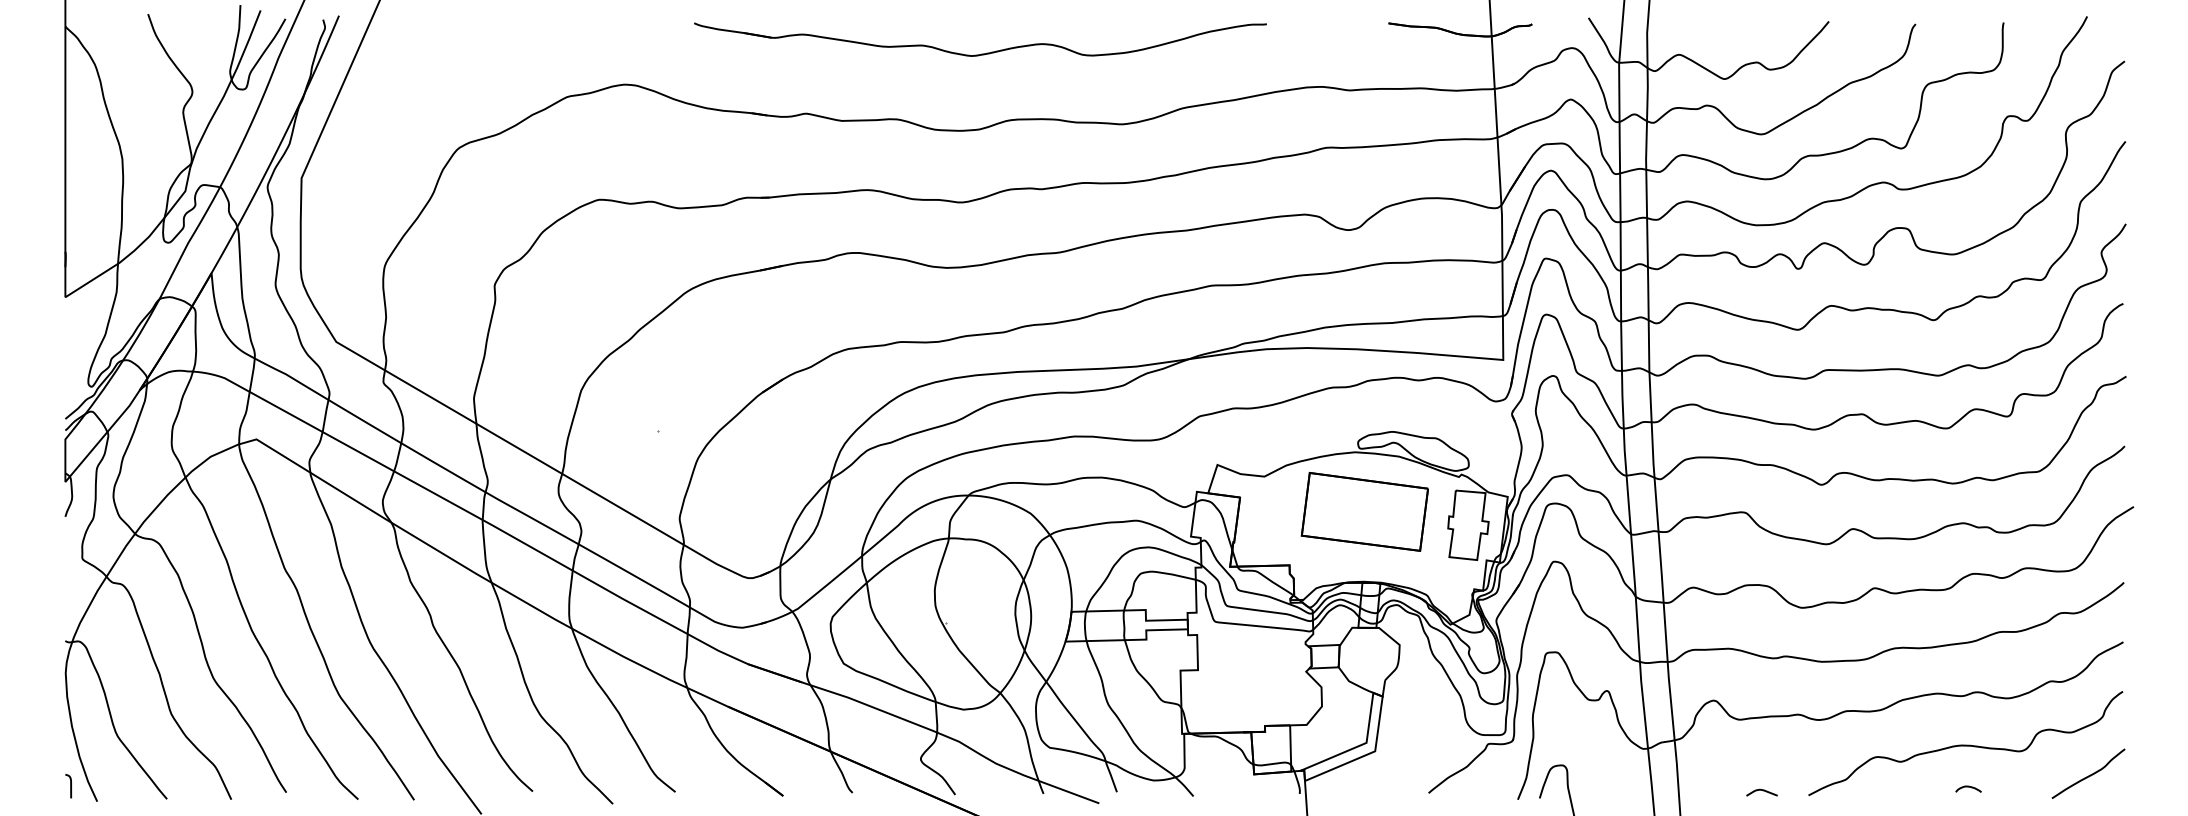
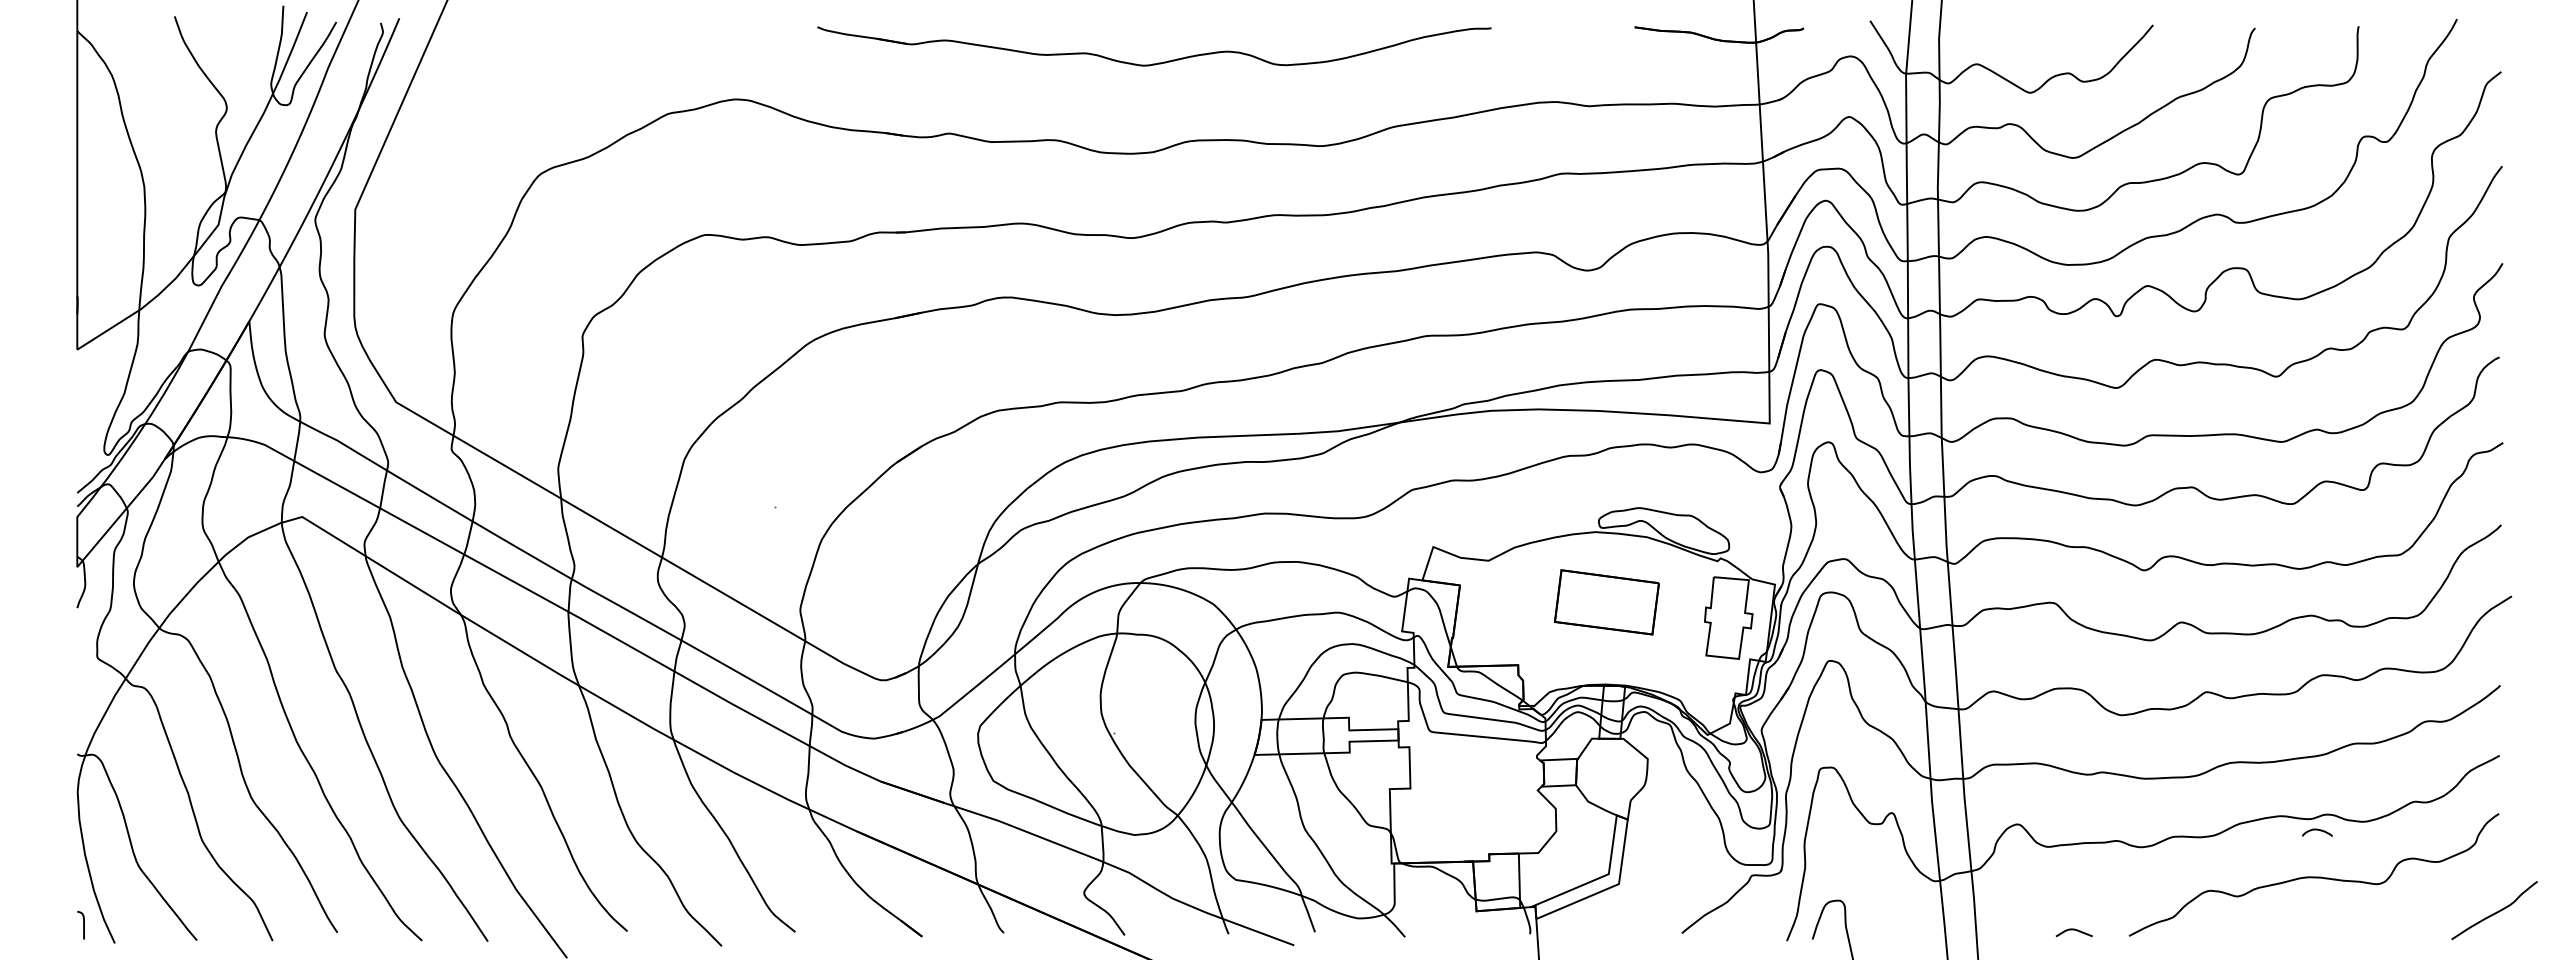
part: (1364, 512) -> (1606, 602), size x0.7
curve: (2088, 775) -> (2494, 912), moved
curve: (1968, 787) -> (2317, 830), moved

